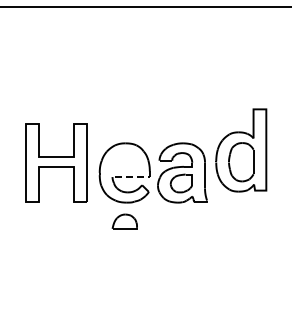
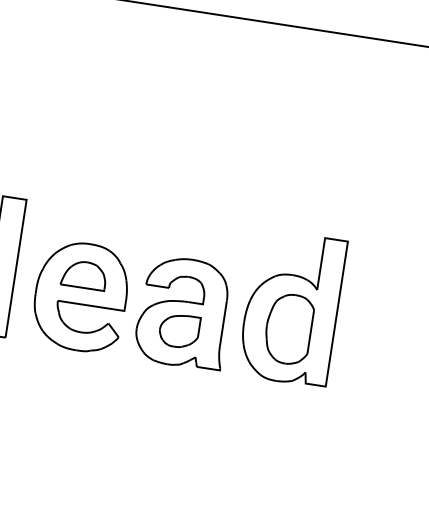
part: (241, 150) -> (292, 308), moved
line: (134, 177) -> (97, 307), dashed -> solid
part: (124, 221) -> (83, 274), moved

